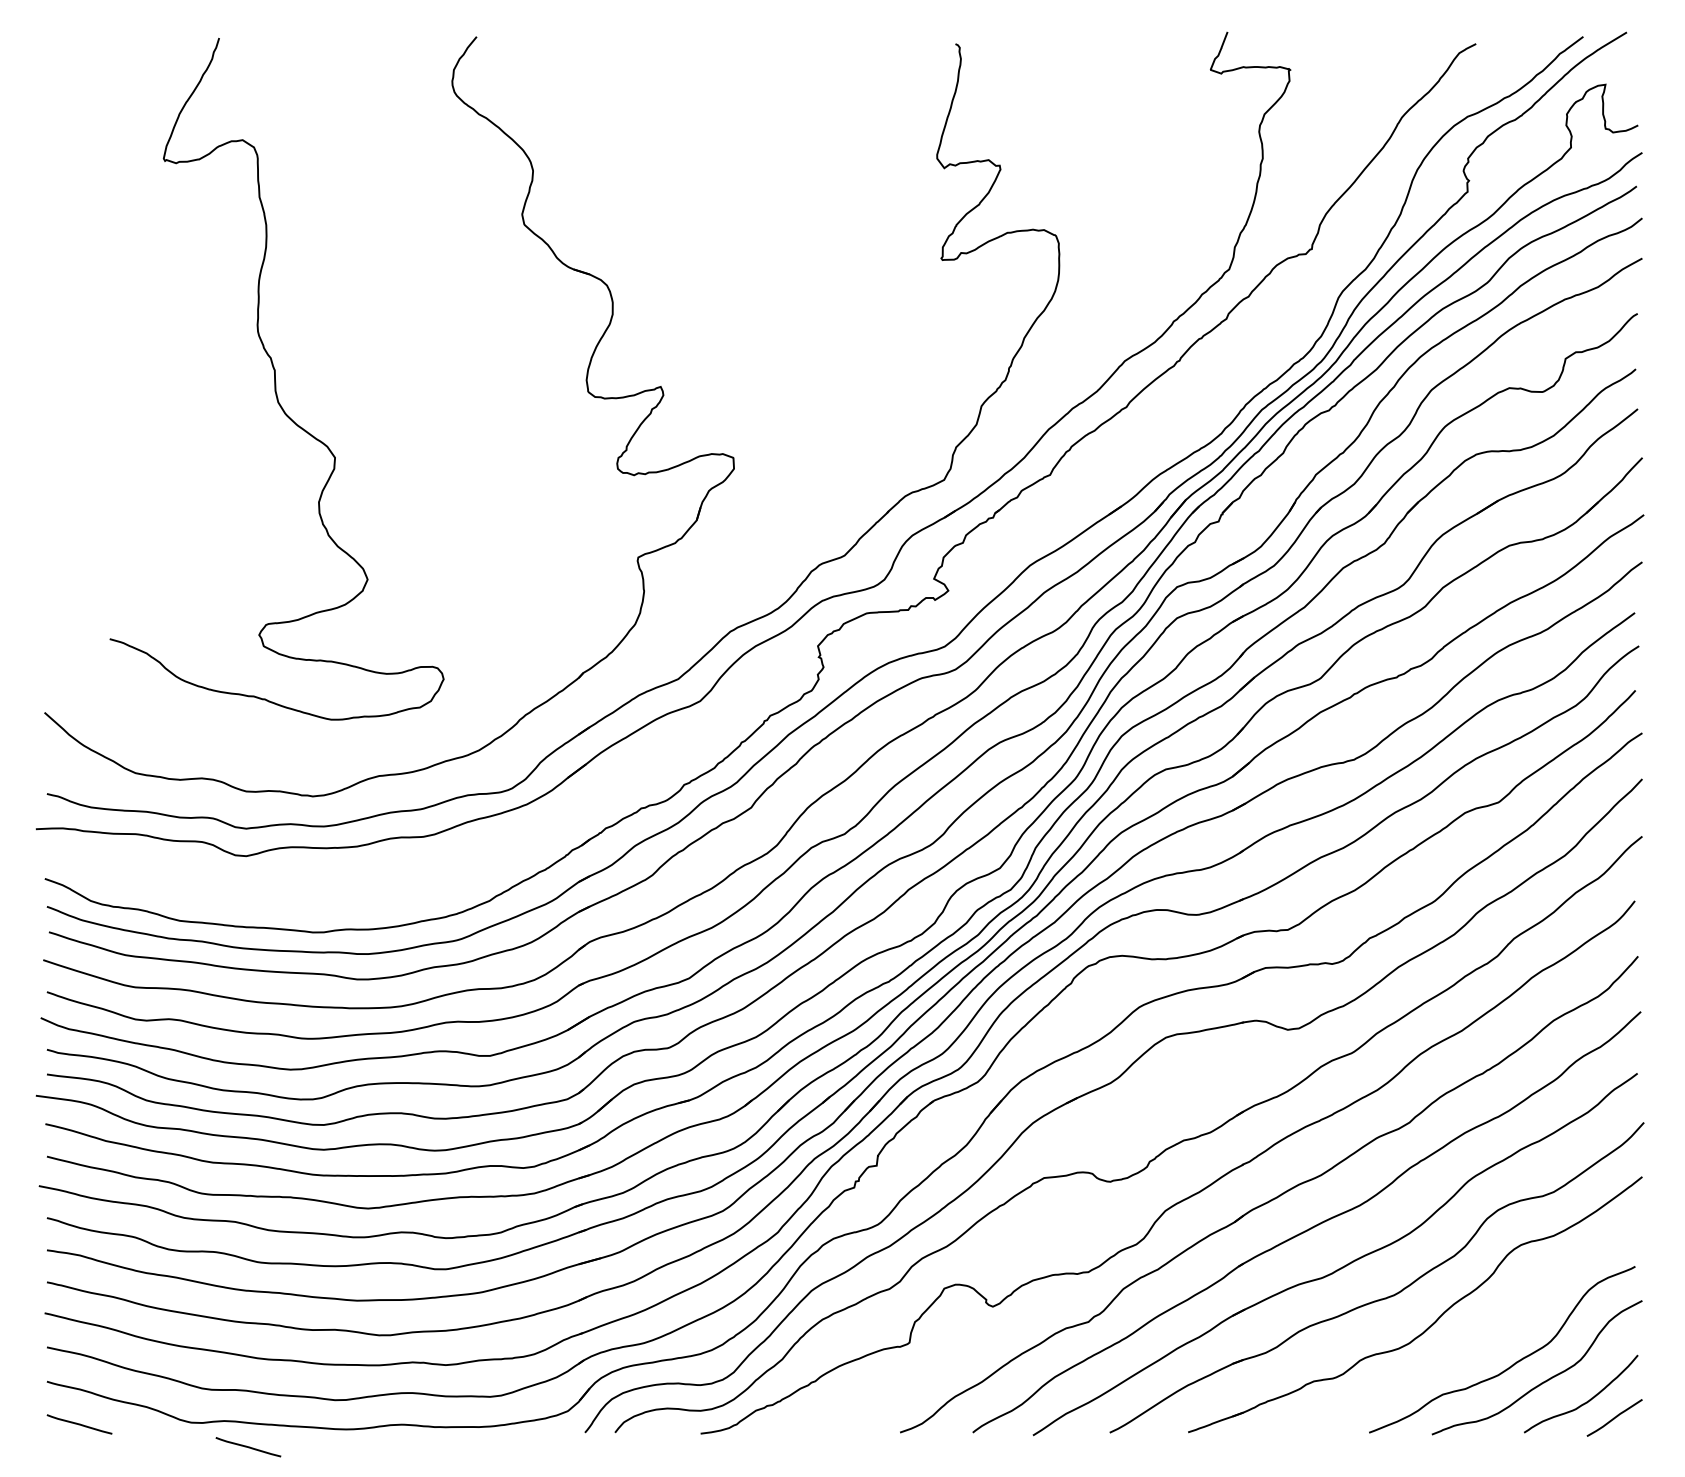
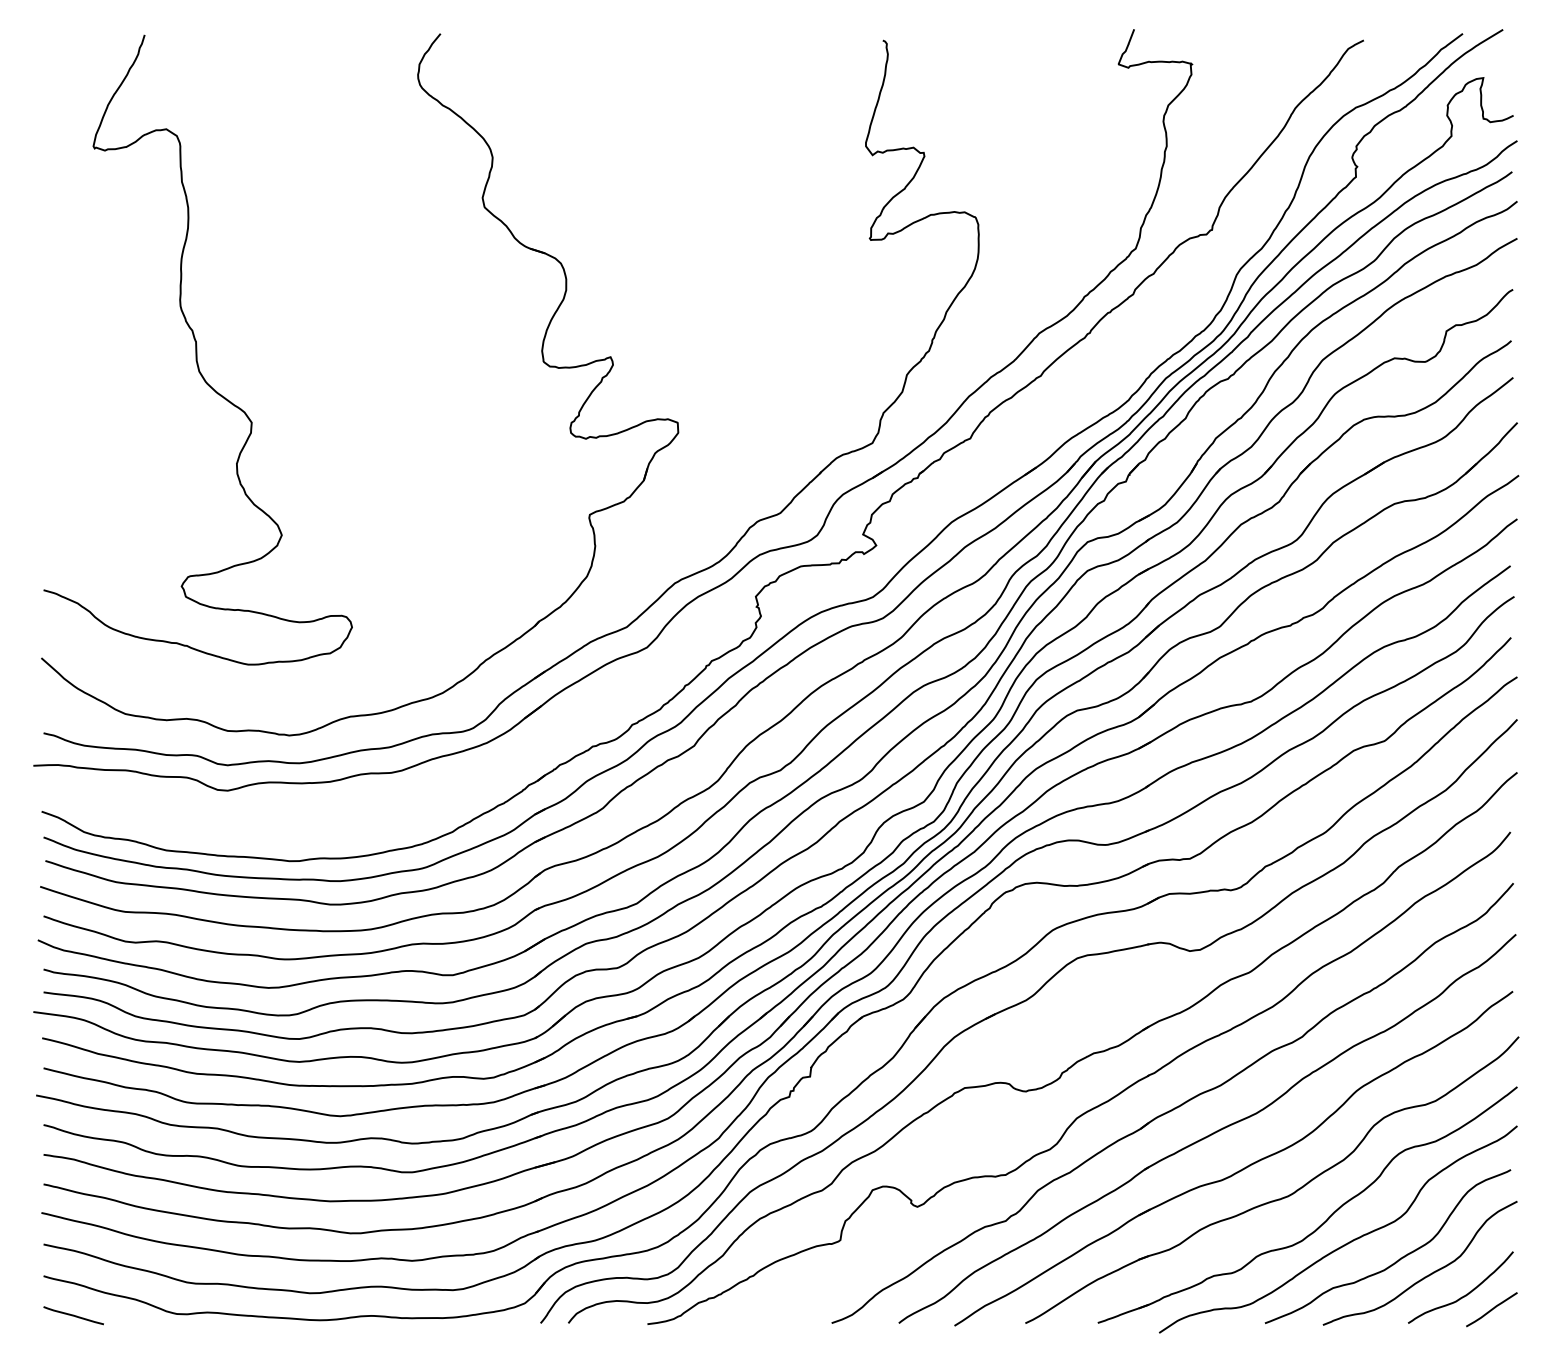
curve: (276, 378) -> (197, 349), moved
curve: (1456, 1346) -> (1345, 1243), added
line: (248, 1446) -> (229, 1336), removed

